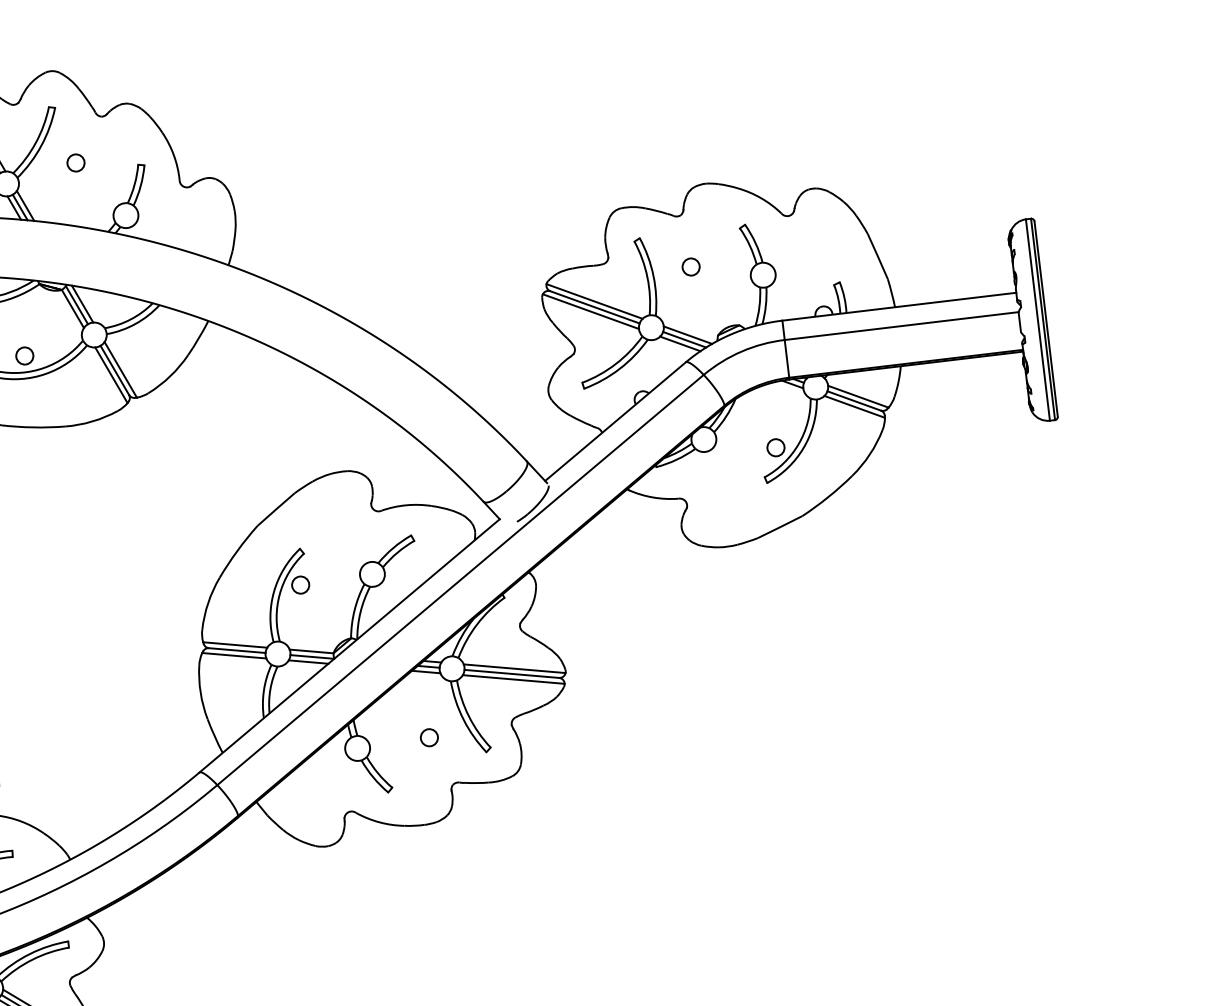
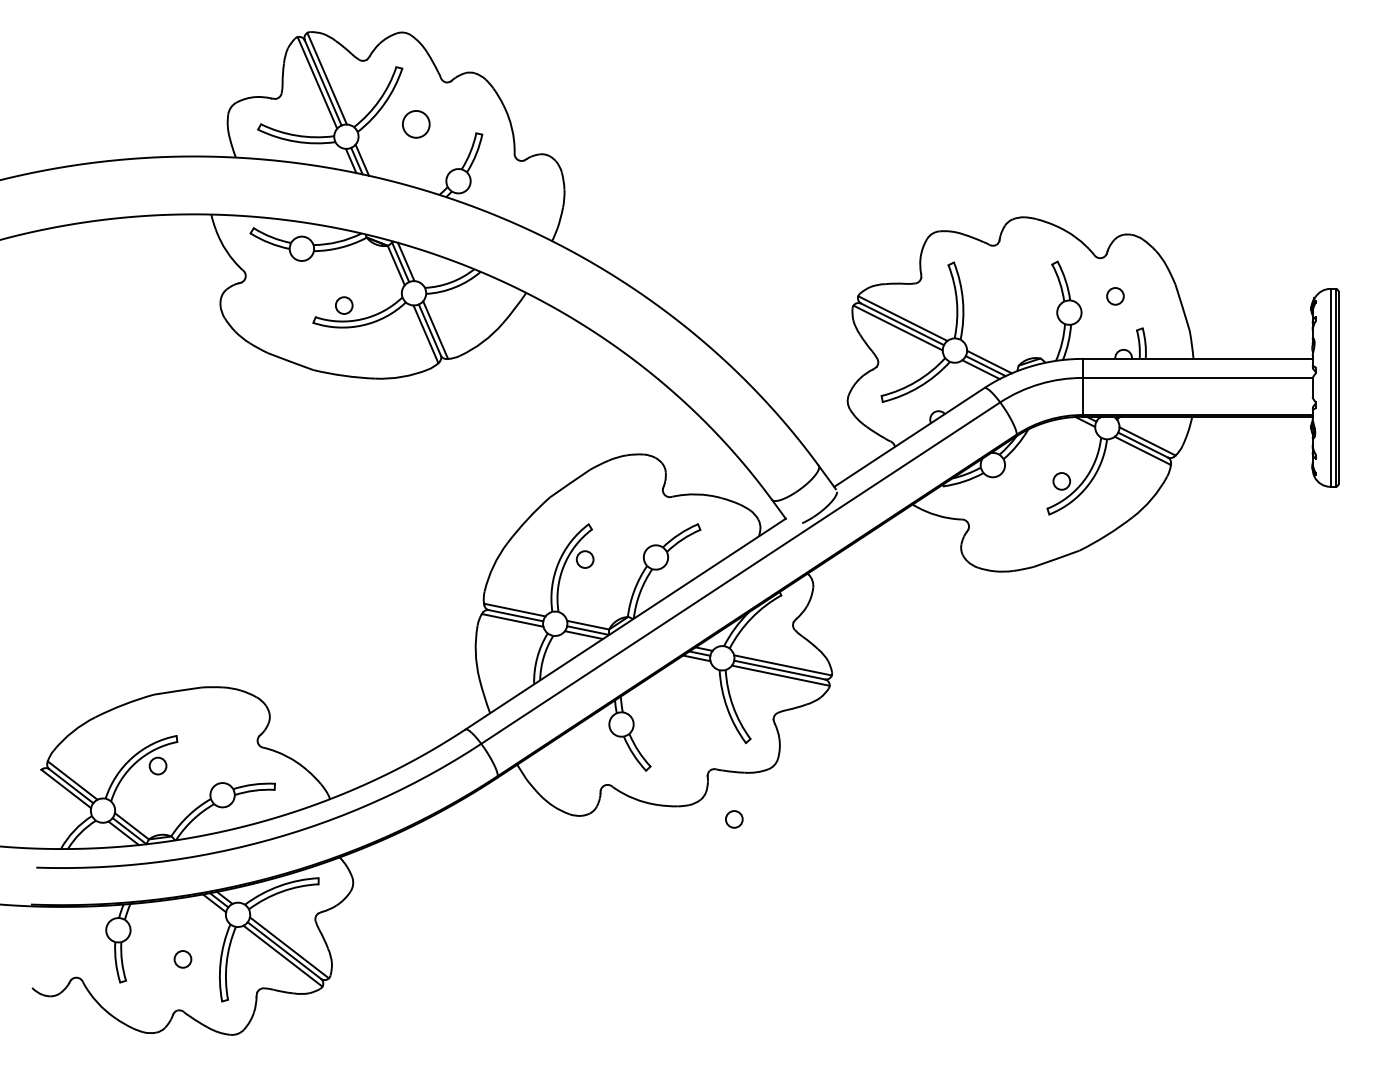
circle: (75, 163) -> (415, 124), size x1.6
circle: (691, 267) -> (1115, 296), moved
circle: (429, 737) -> (734, 819), moved

